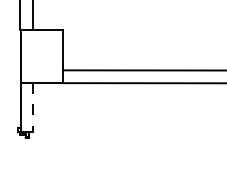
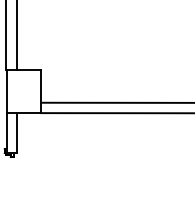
line: (32, 107) -> (16, 132), dashed -> solid

